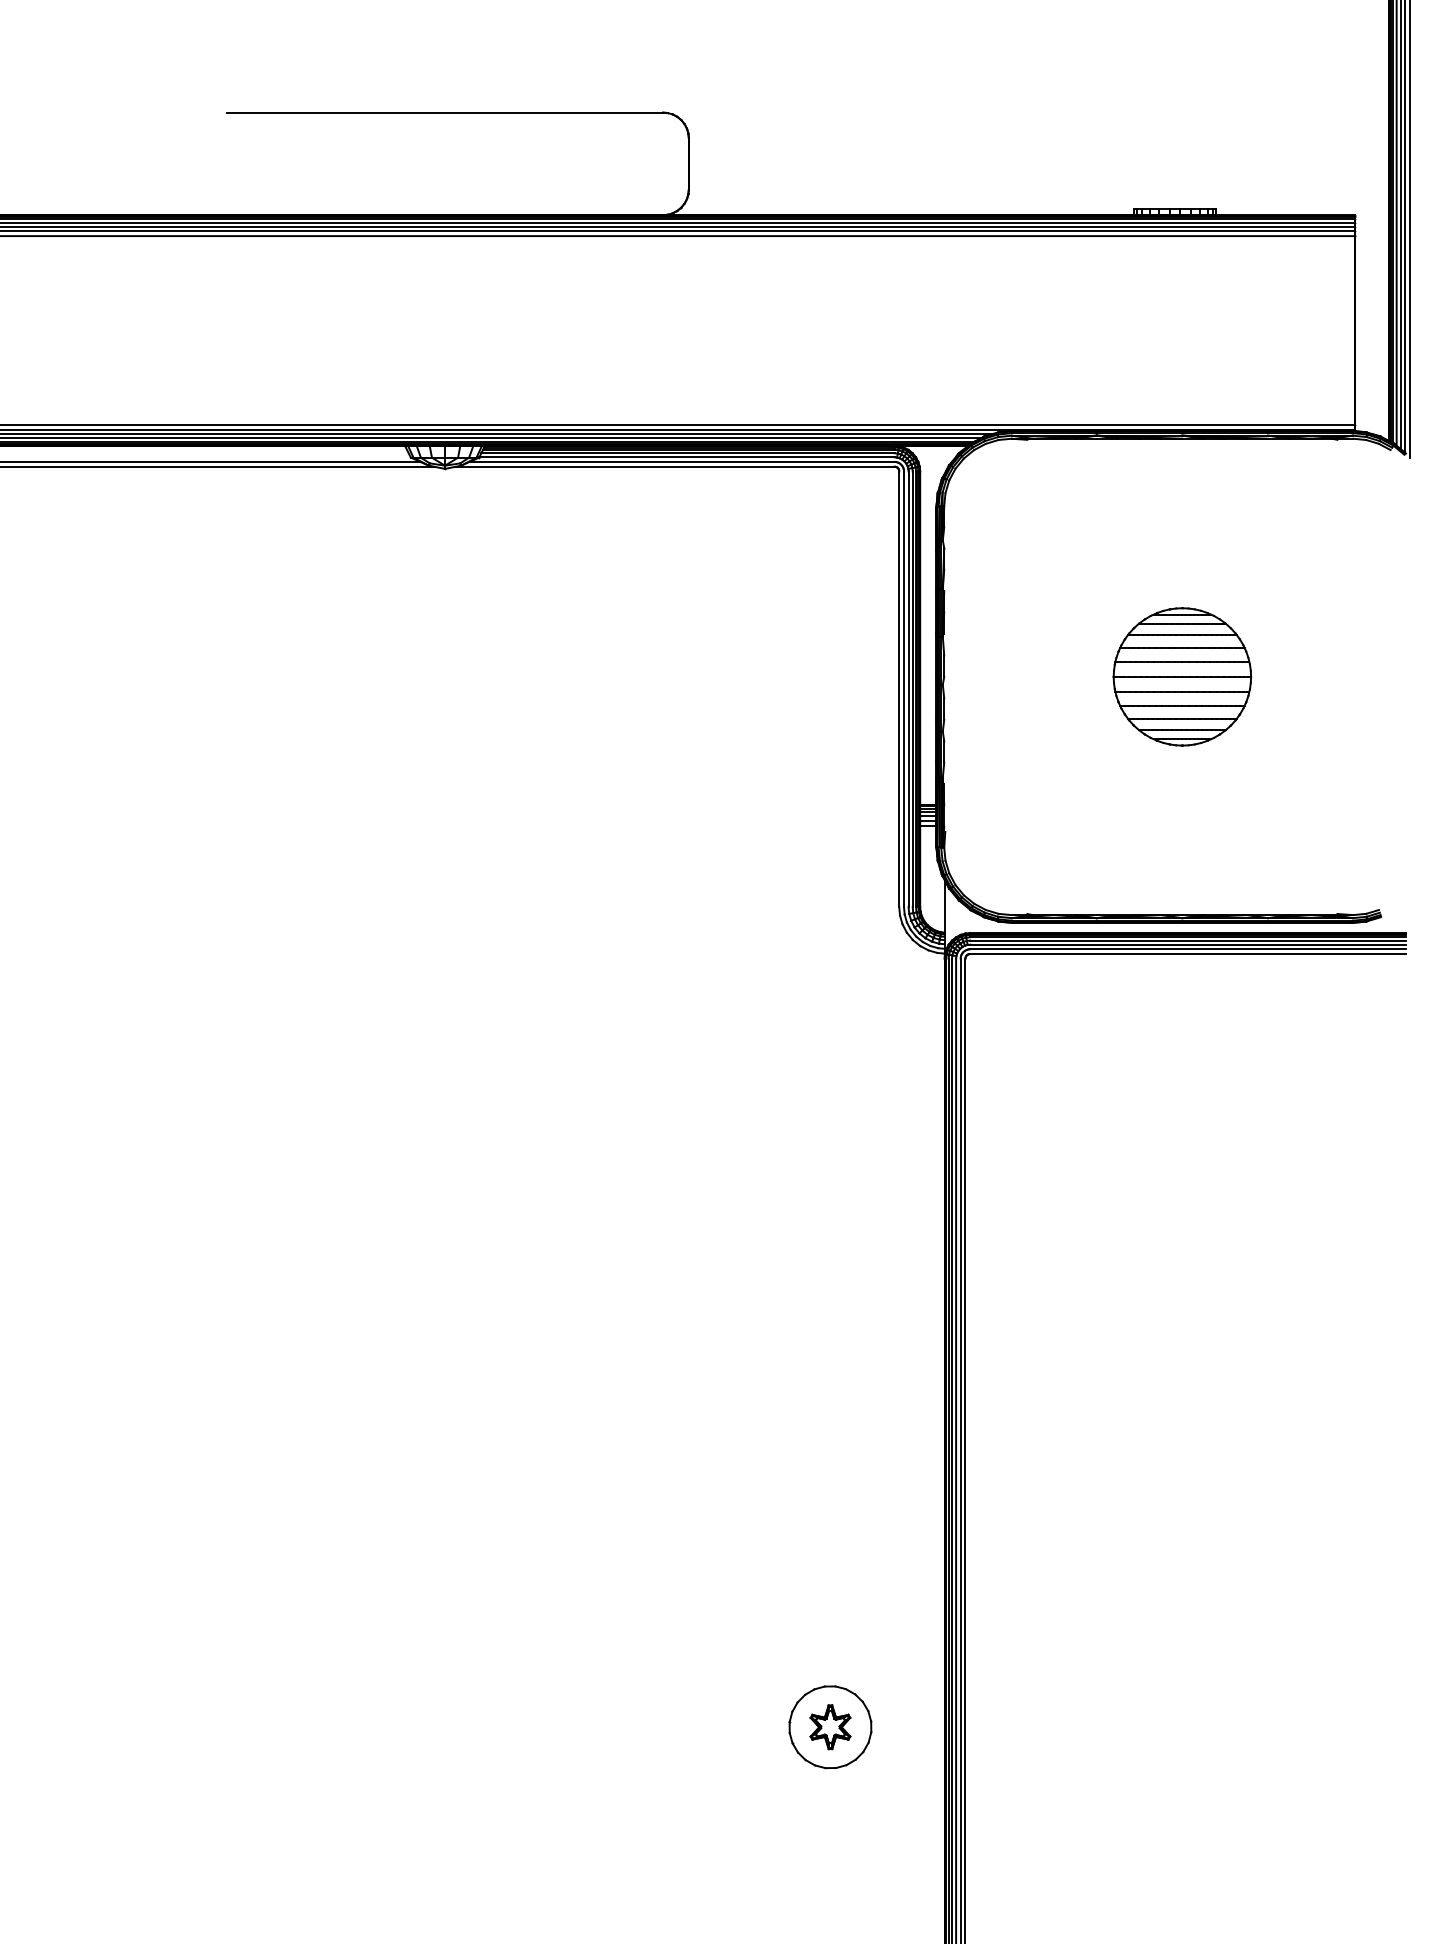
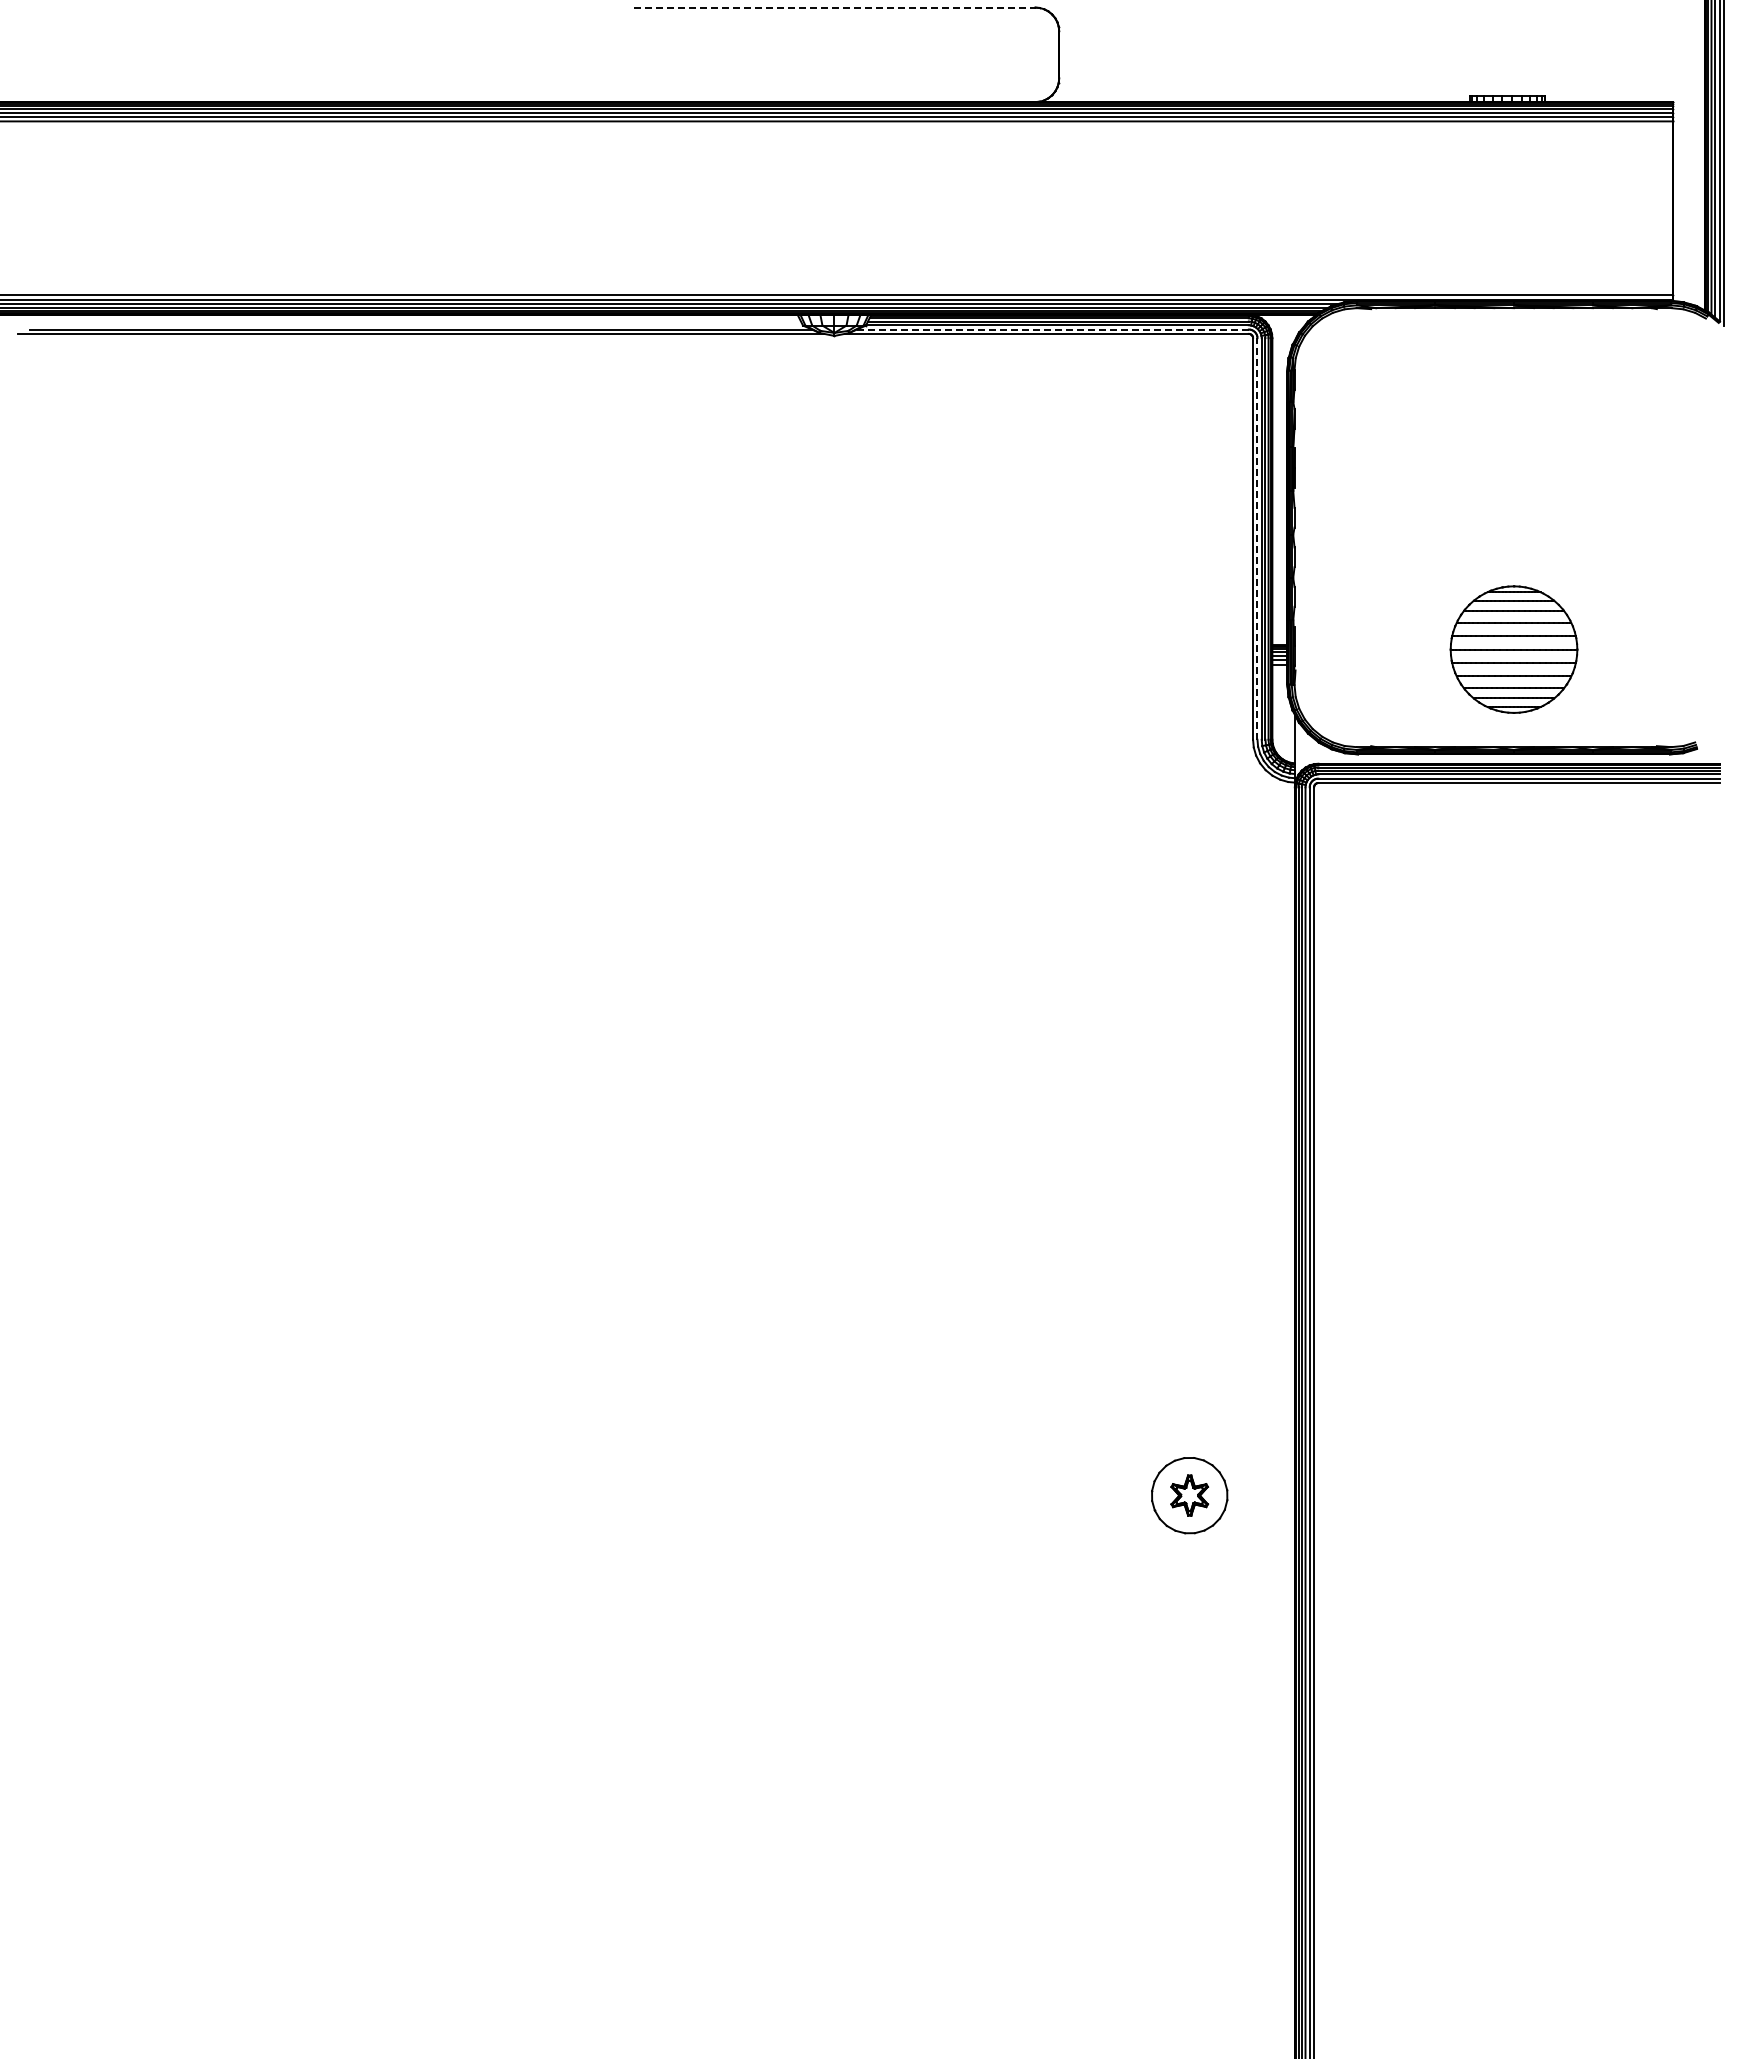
line: (445, 112) -> (834, 7), solid -> dashed
line: (681, 461) -> (1052, 329), solid -> dashed
part: (1181, 676) -> (1513, 649), moved
line: (904, 689) -> (1257, 539), solid -> dashed

